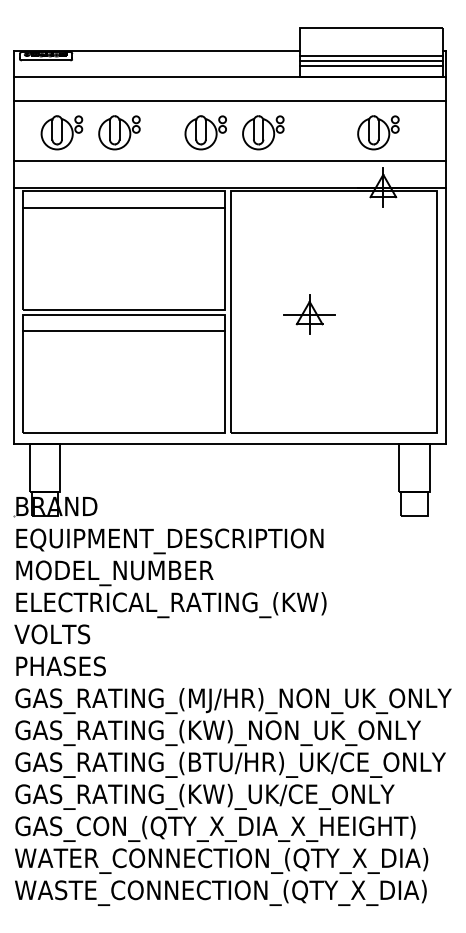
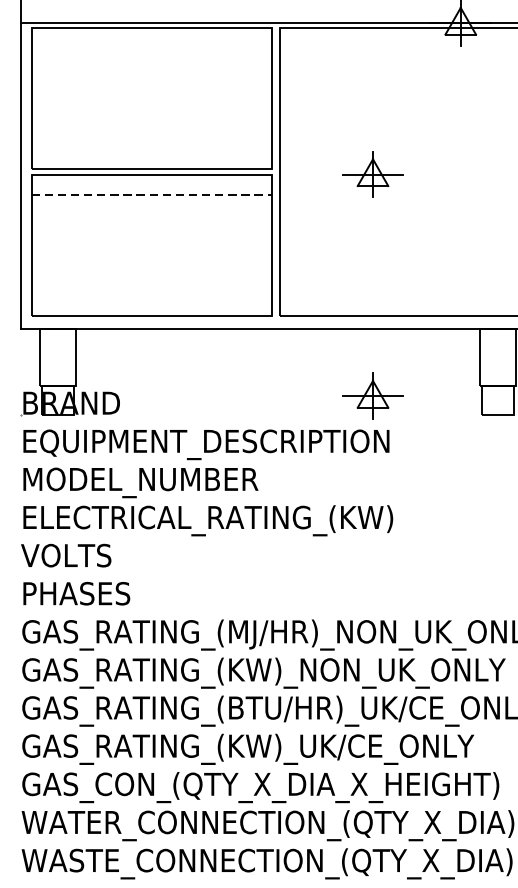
line: (123, 208) -> (151, 48), removed
line: (123, 331) -> (151, 194), solid -> dashed
part: (309, 500) -> (372, 396), added

